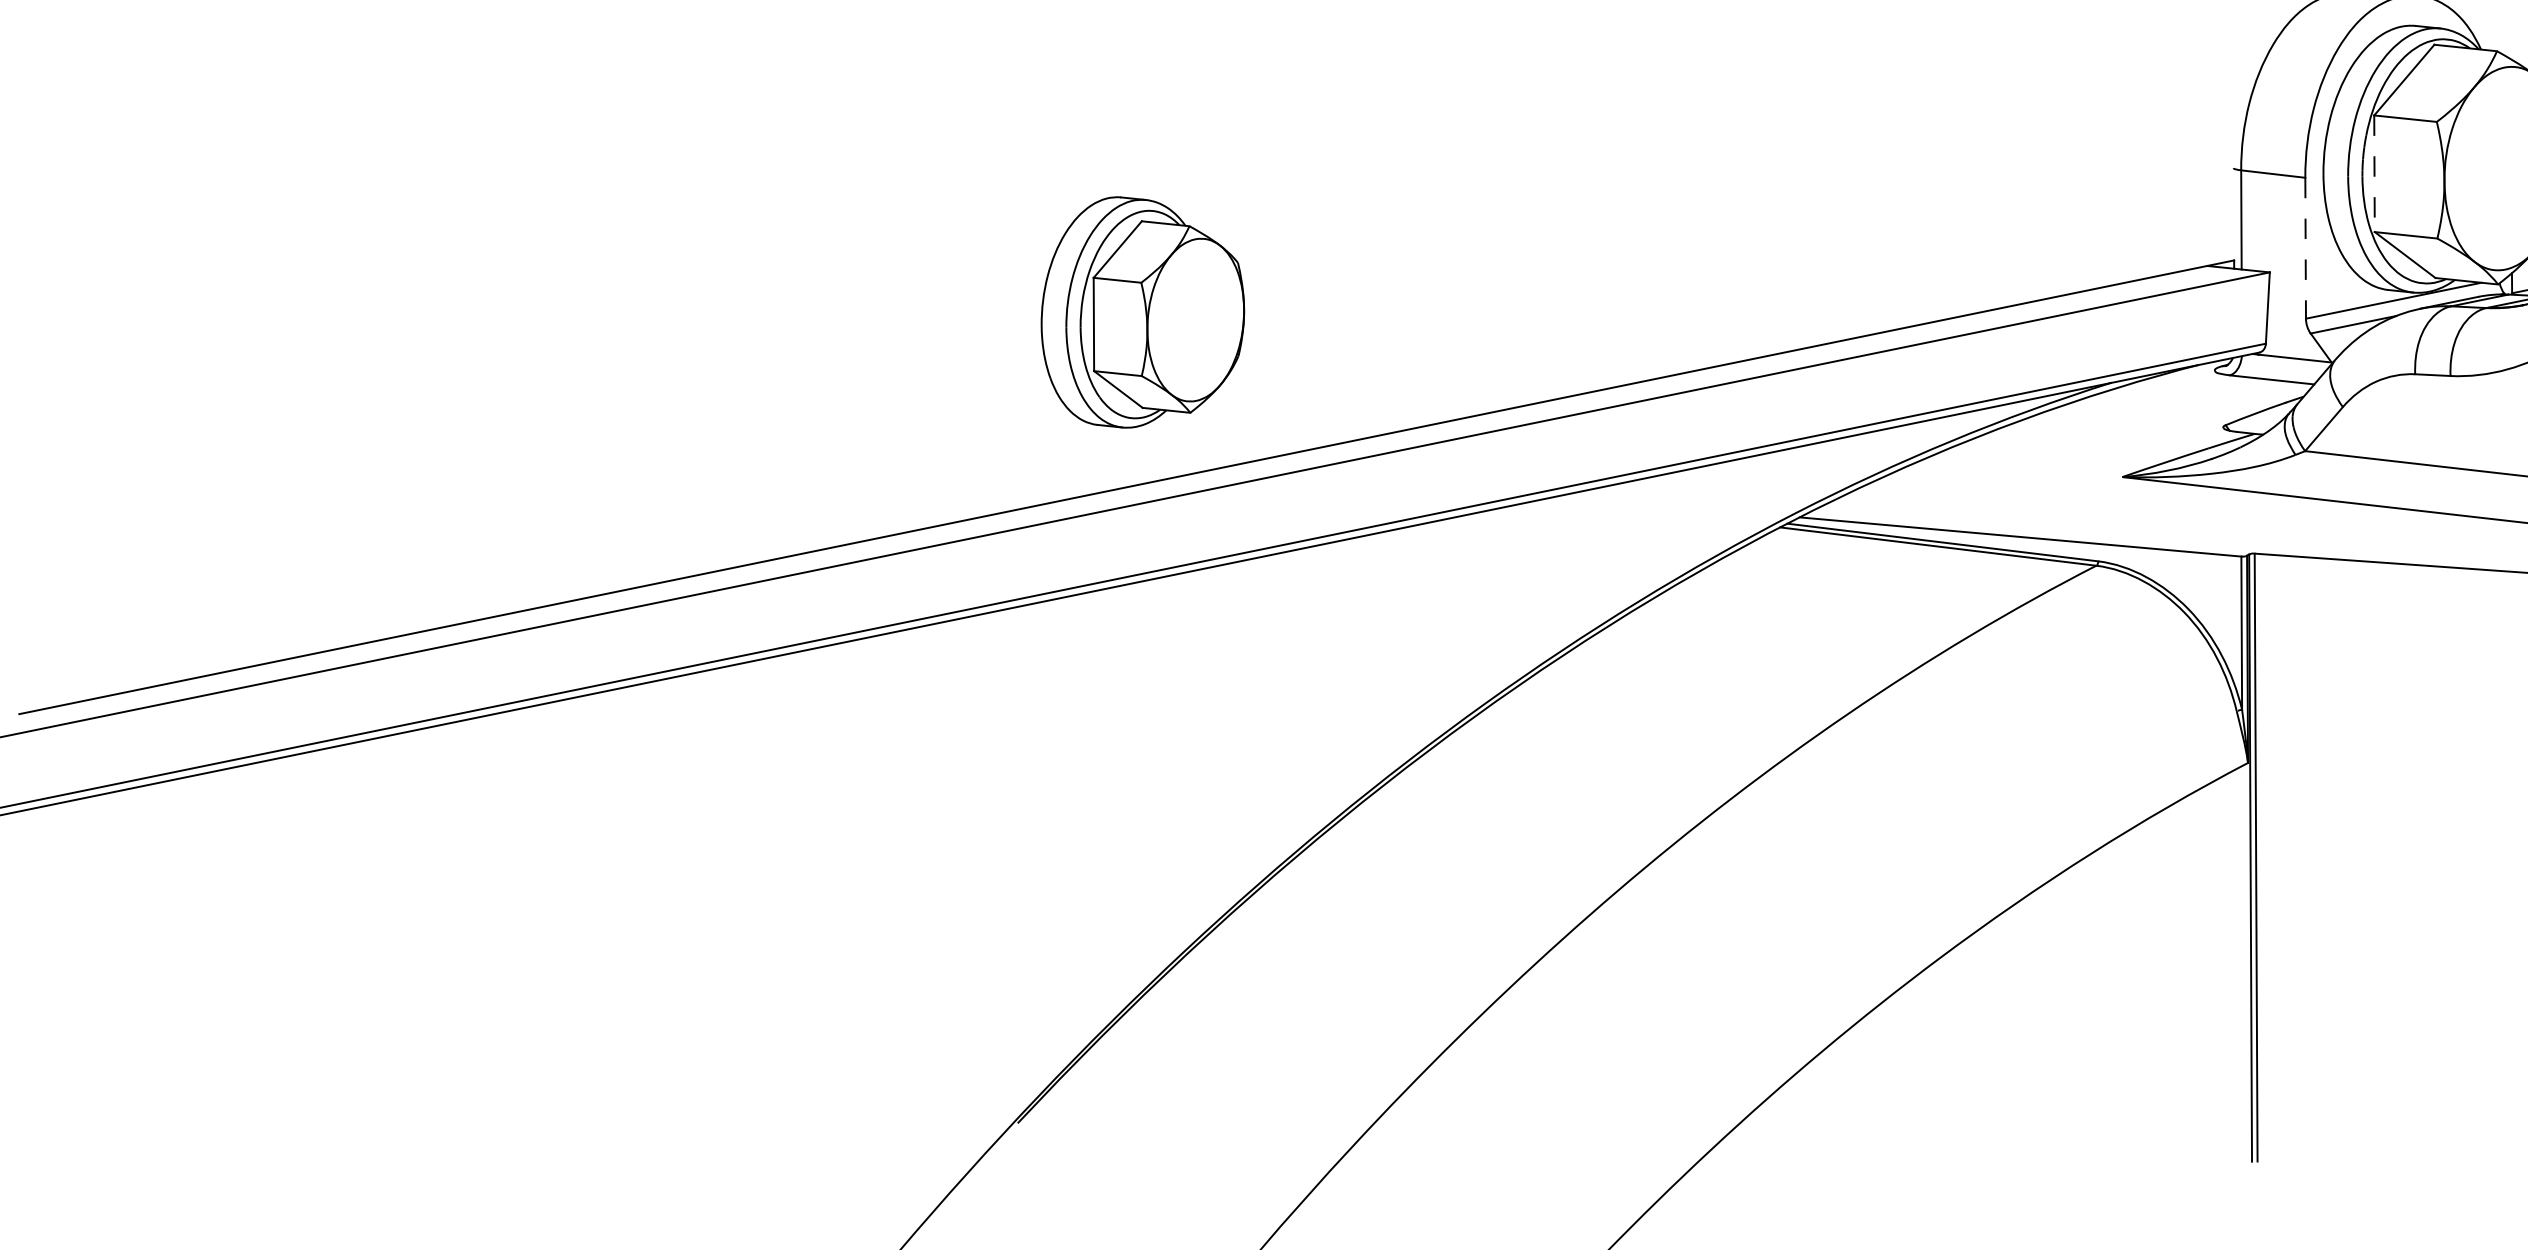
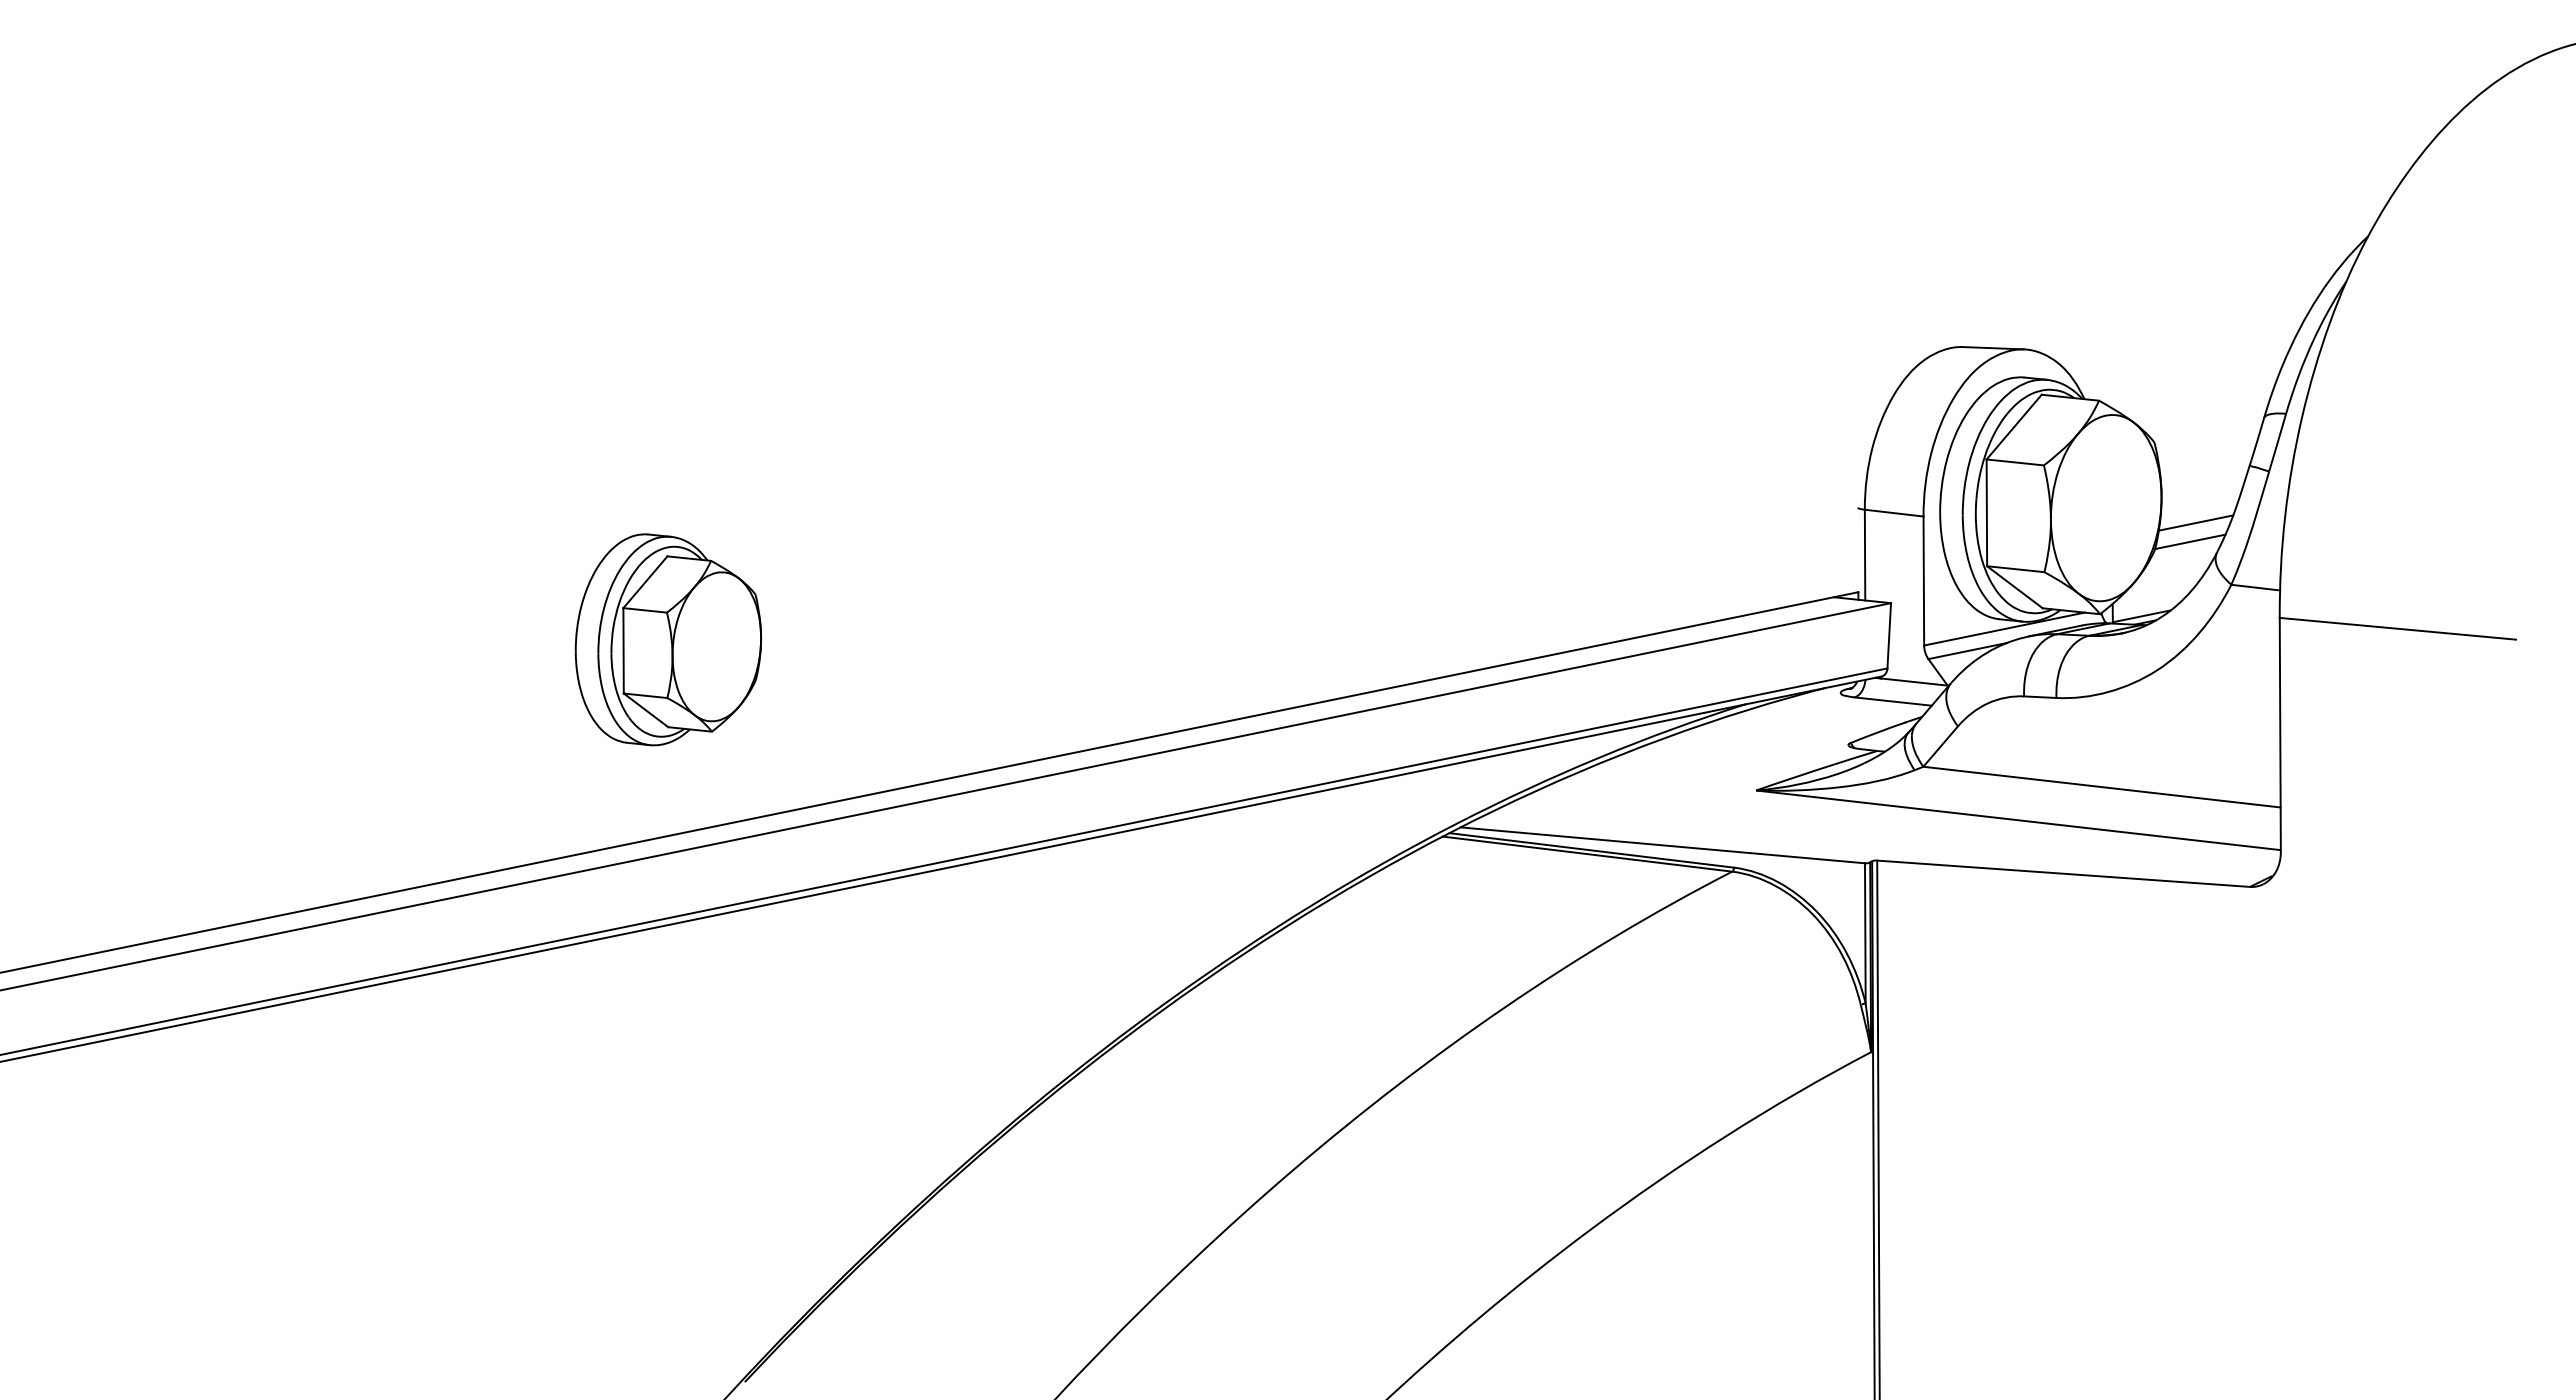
line: (2374, 174) -> (1986, 513), dashed -> solid
line: (2305, 248) -> (1923, 581), dashed -> solid
part: (1142, 312) -> (668, 639), moved

